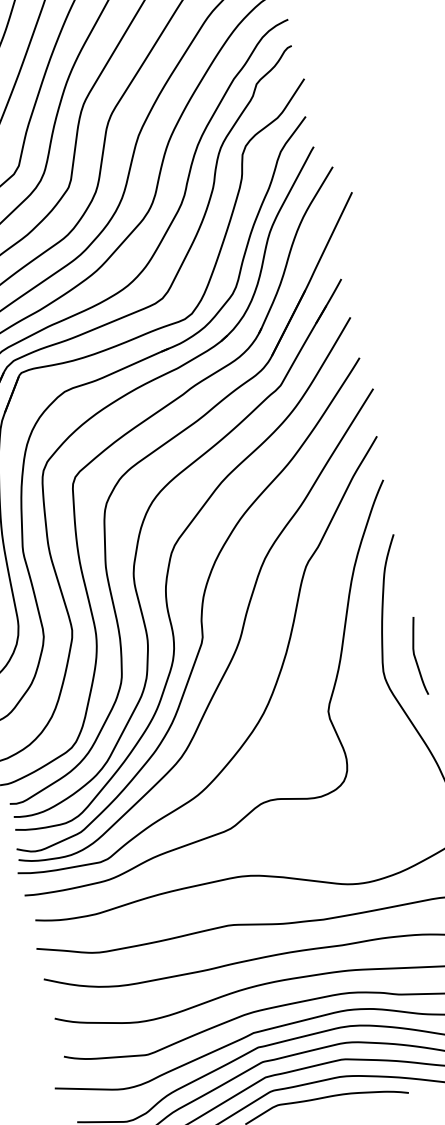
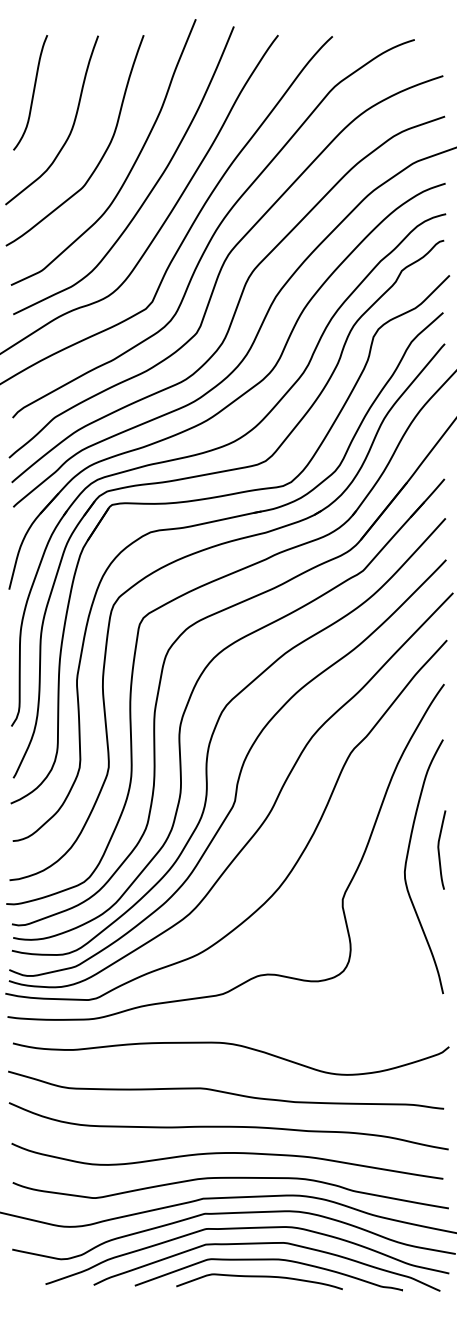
curve: (415, 656) -> (439, 849), moved

